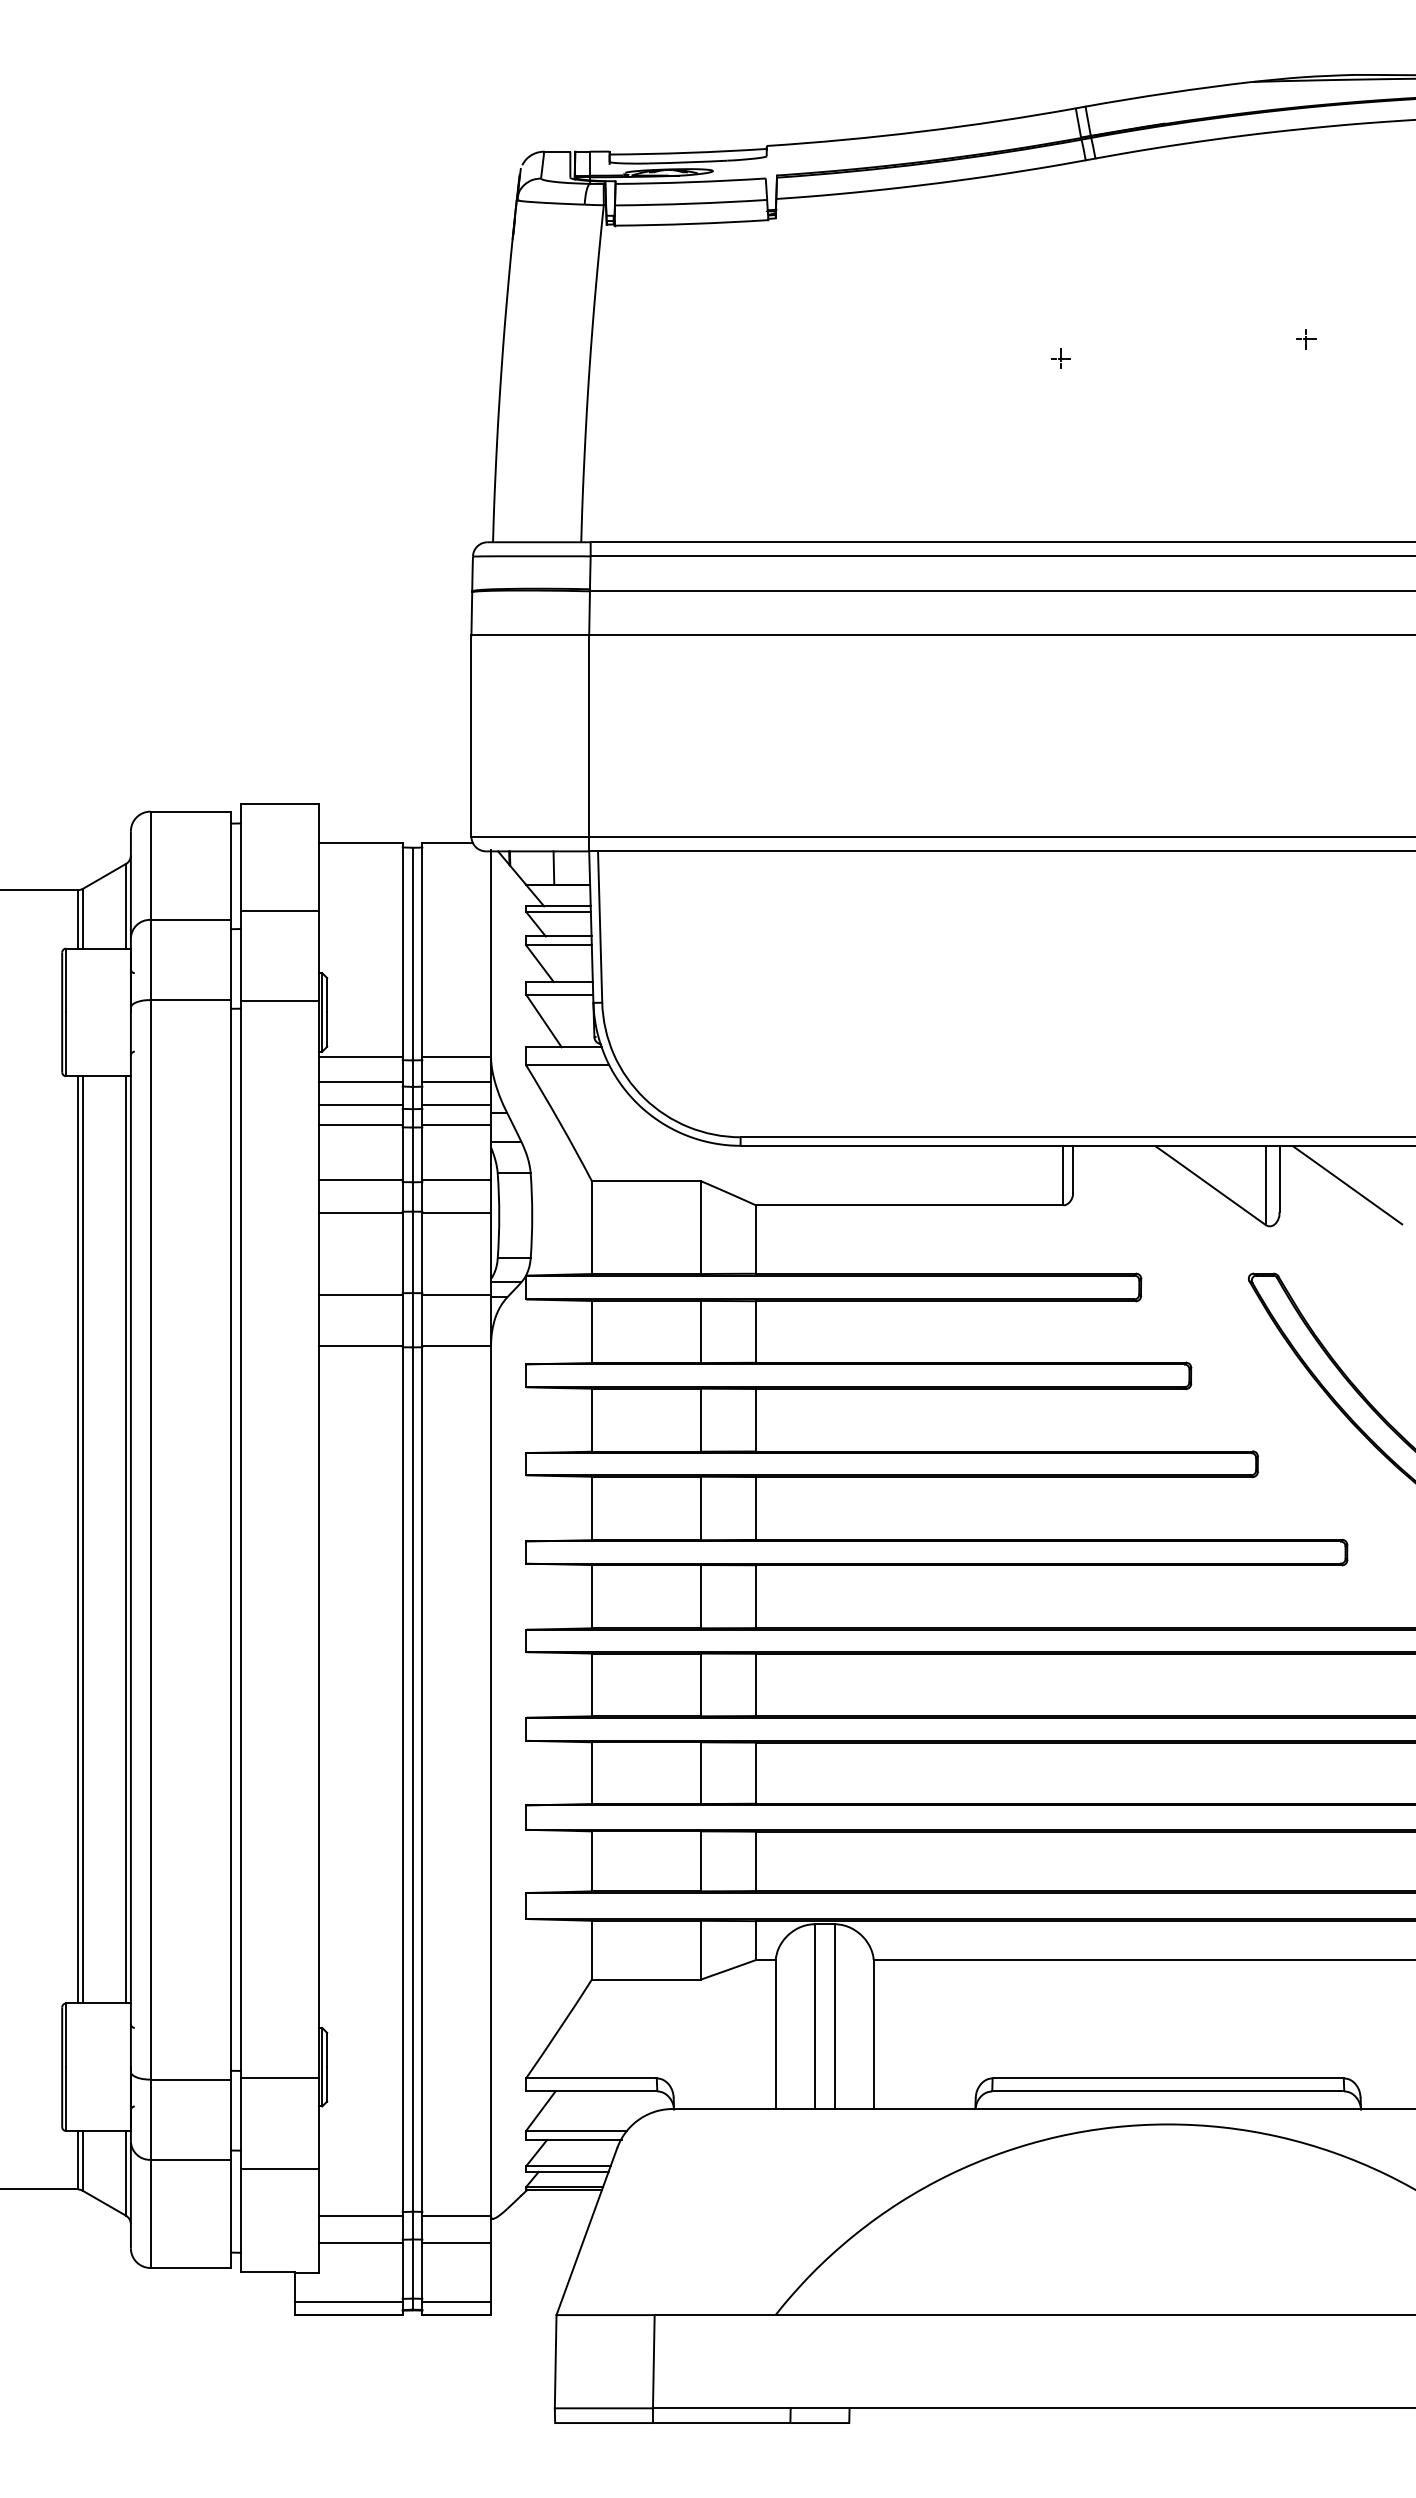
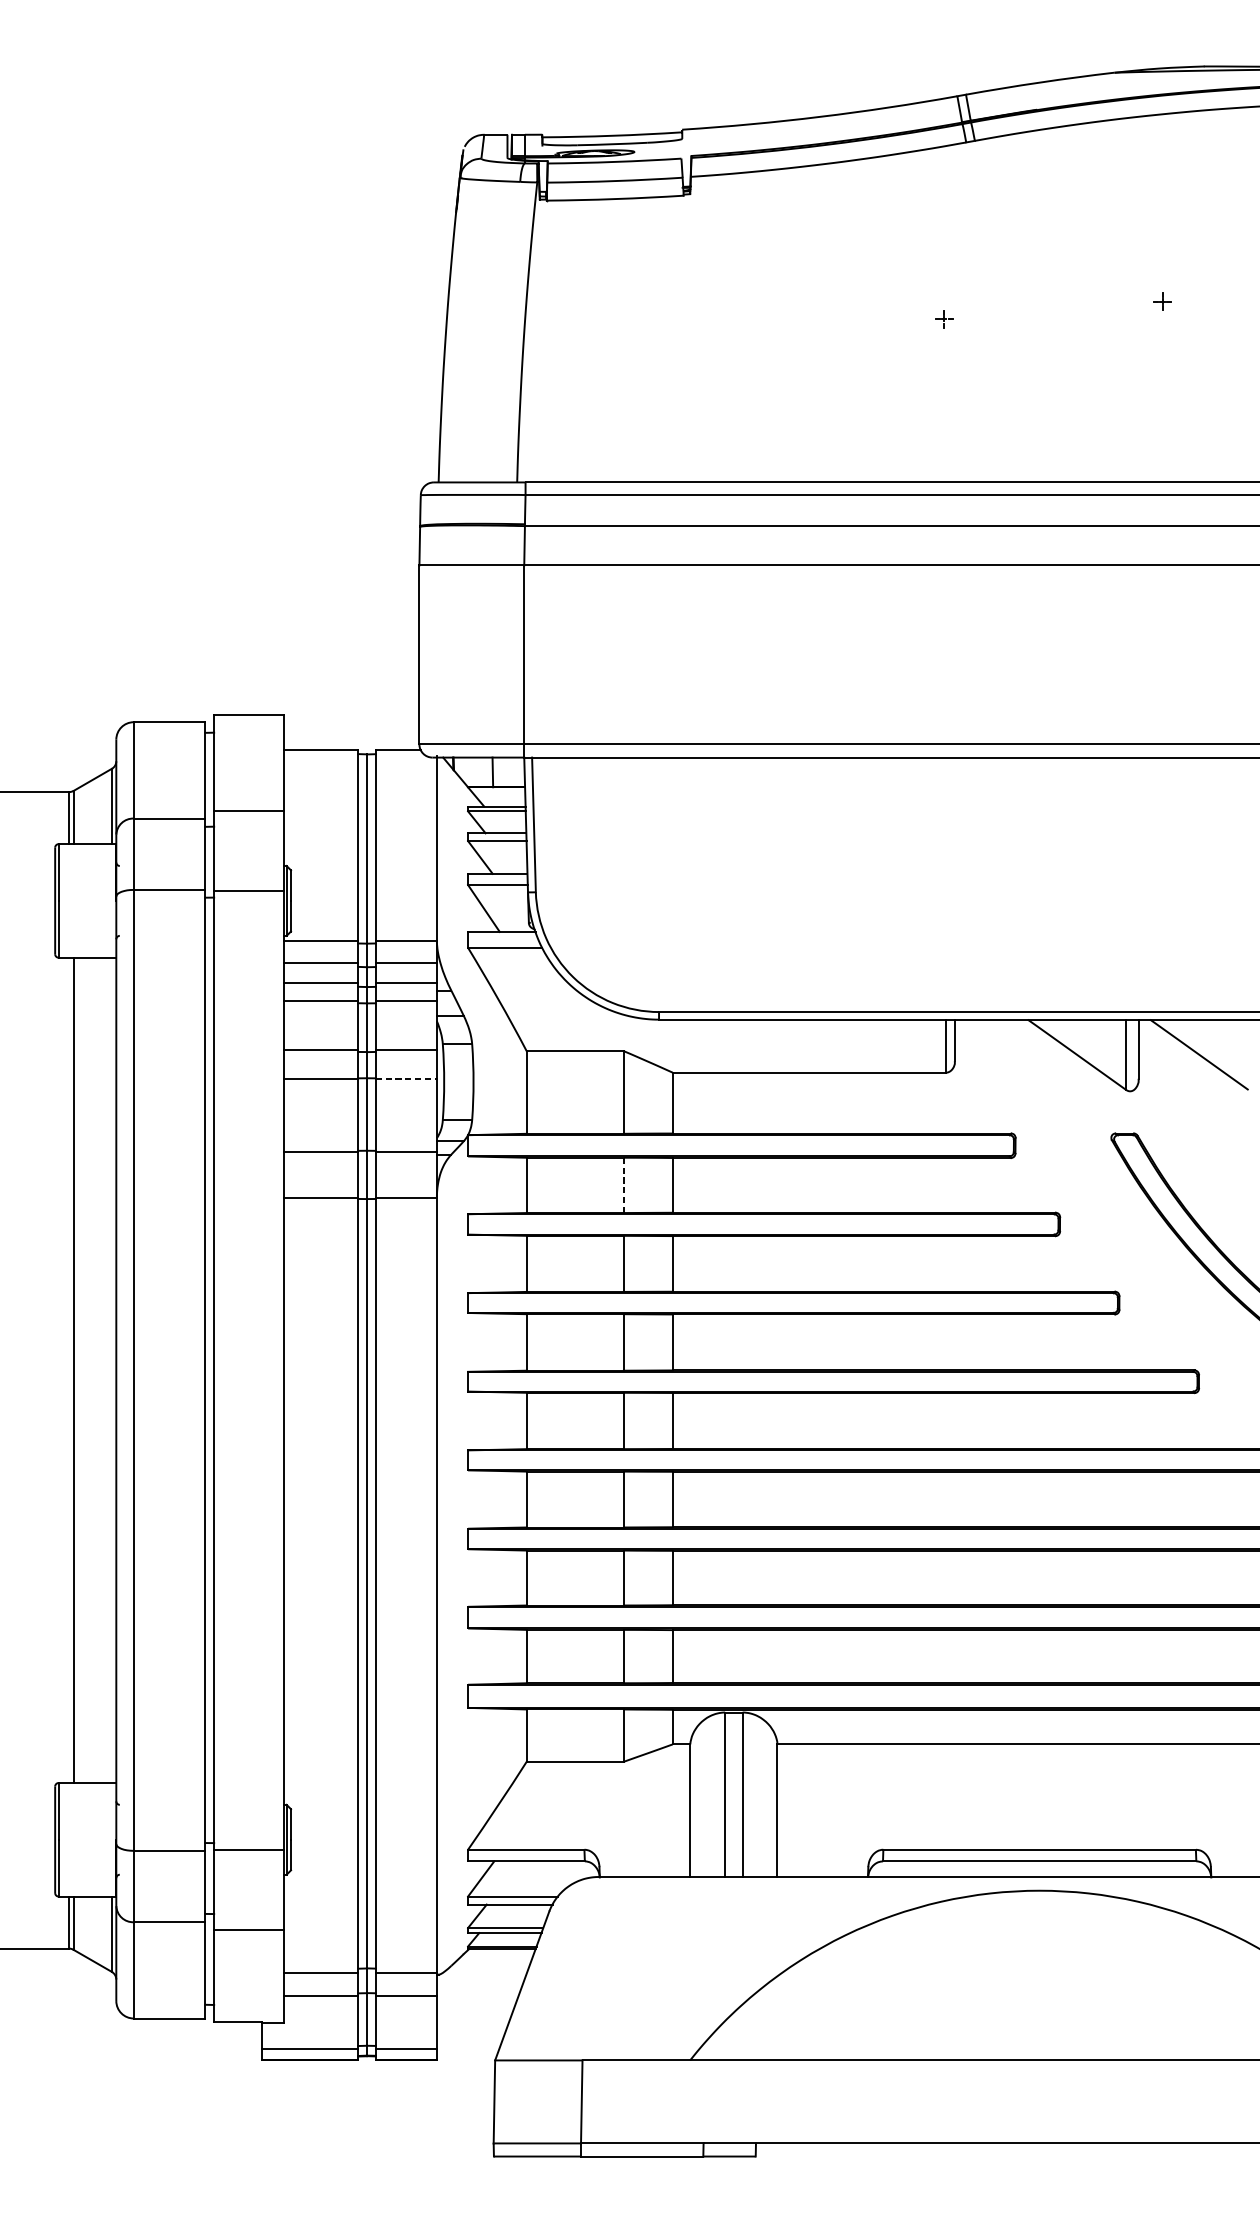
line: (457, 1212) -> (407, 1079), solid -> dashed
line: (701, 1332) -> (624, 1185), solid -> dashed
line: (78, 1539) -> (69, 1370), removed
line: (125, 1539) -> (111, 1370), removed

